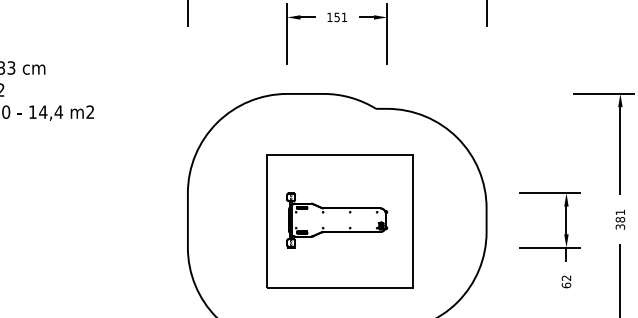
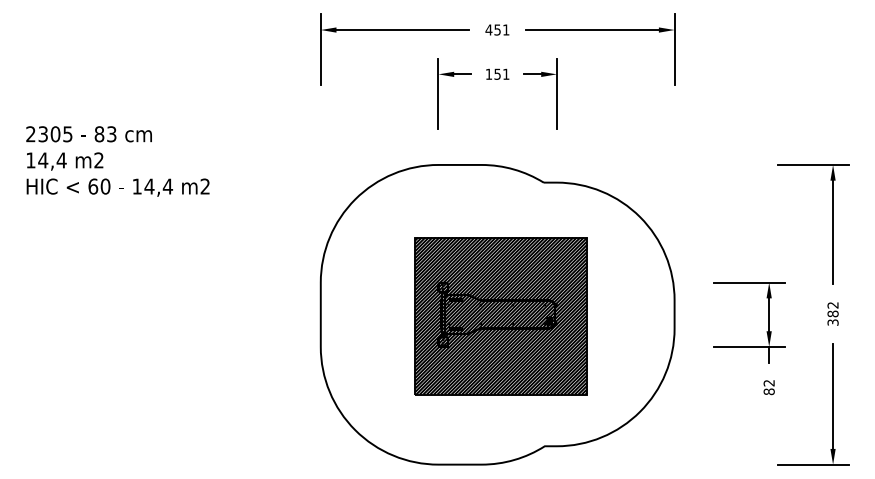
text: (619, 212) -> (832, 305), 381 -> 382
hatch: (339, 221) -> (500, 315), added
text: (565, 285) -> (768, 391), 62 -> 82

